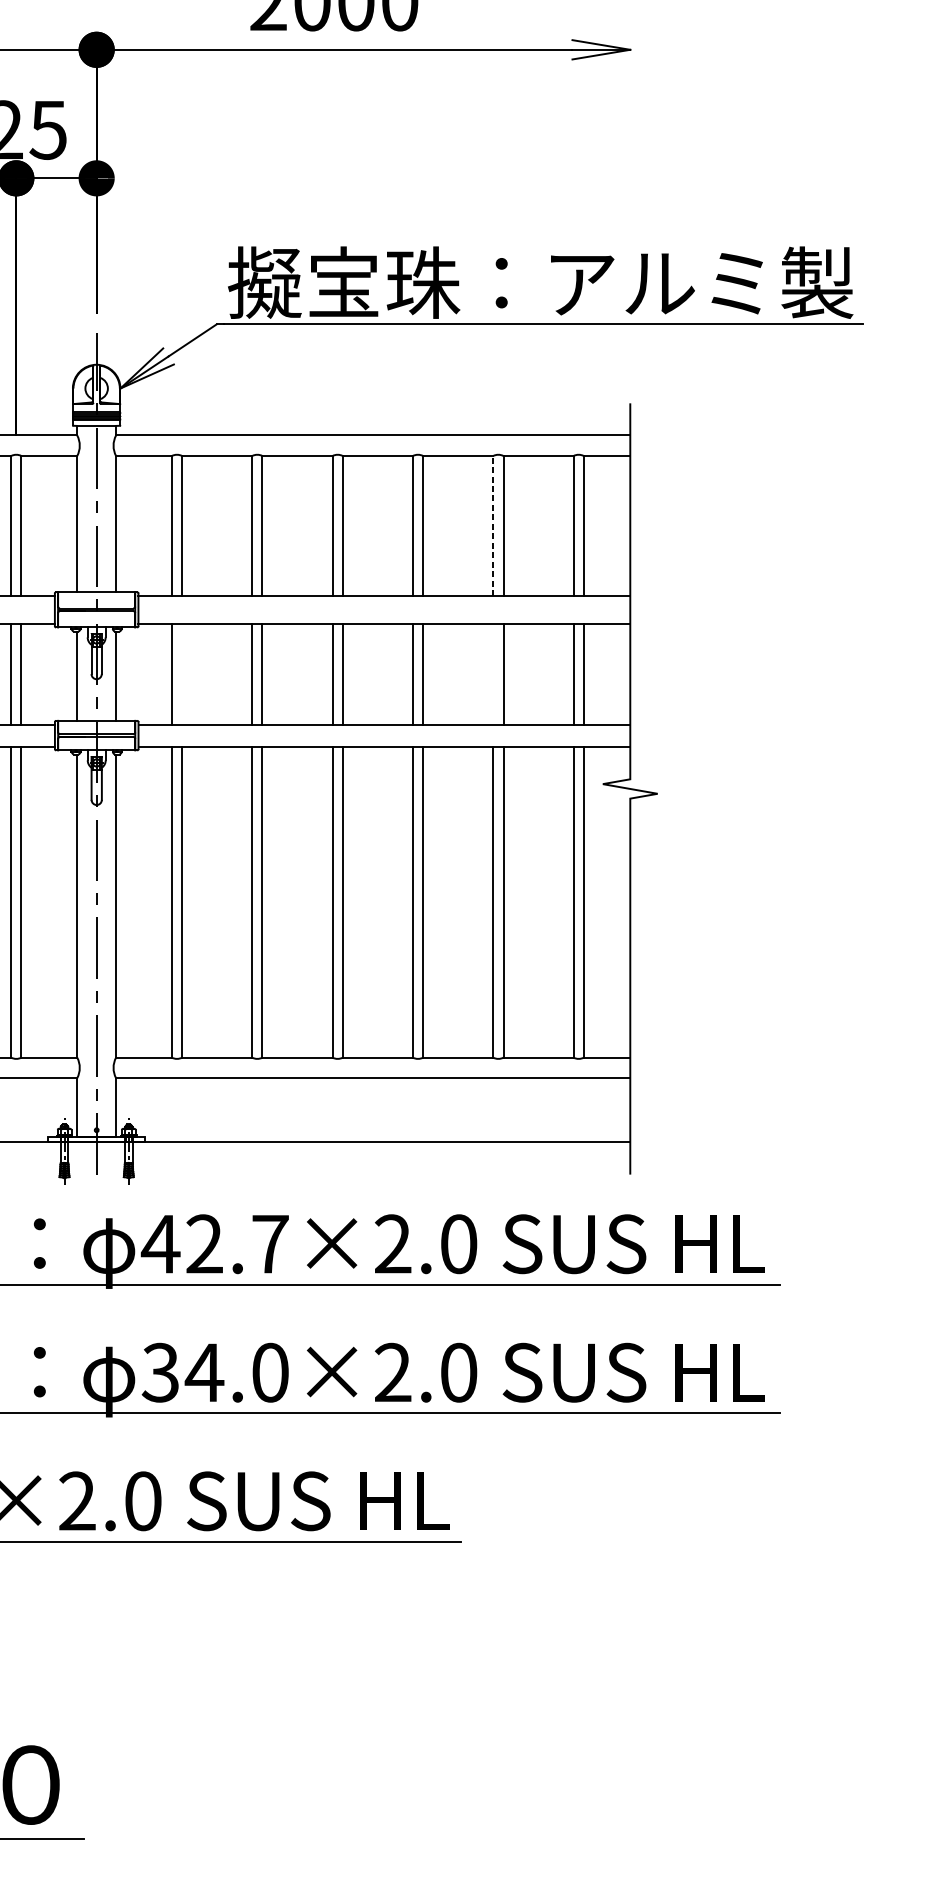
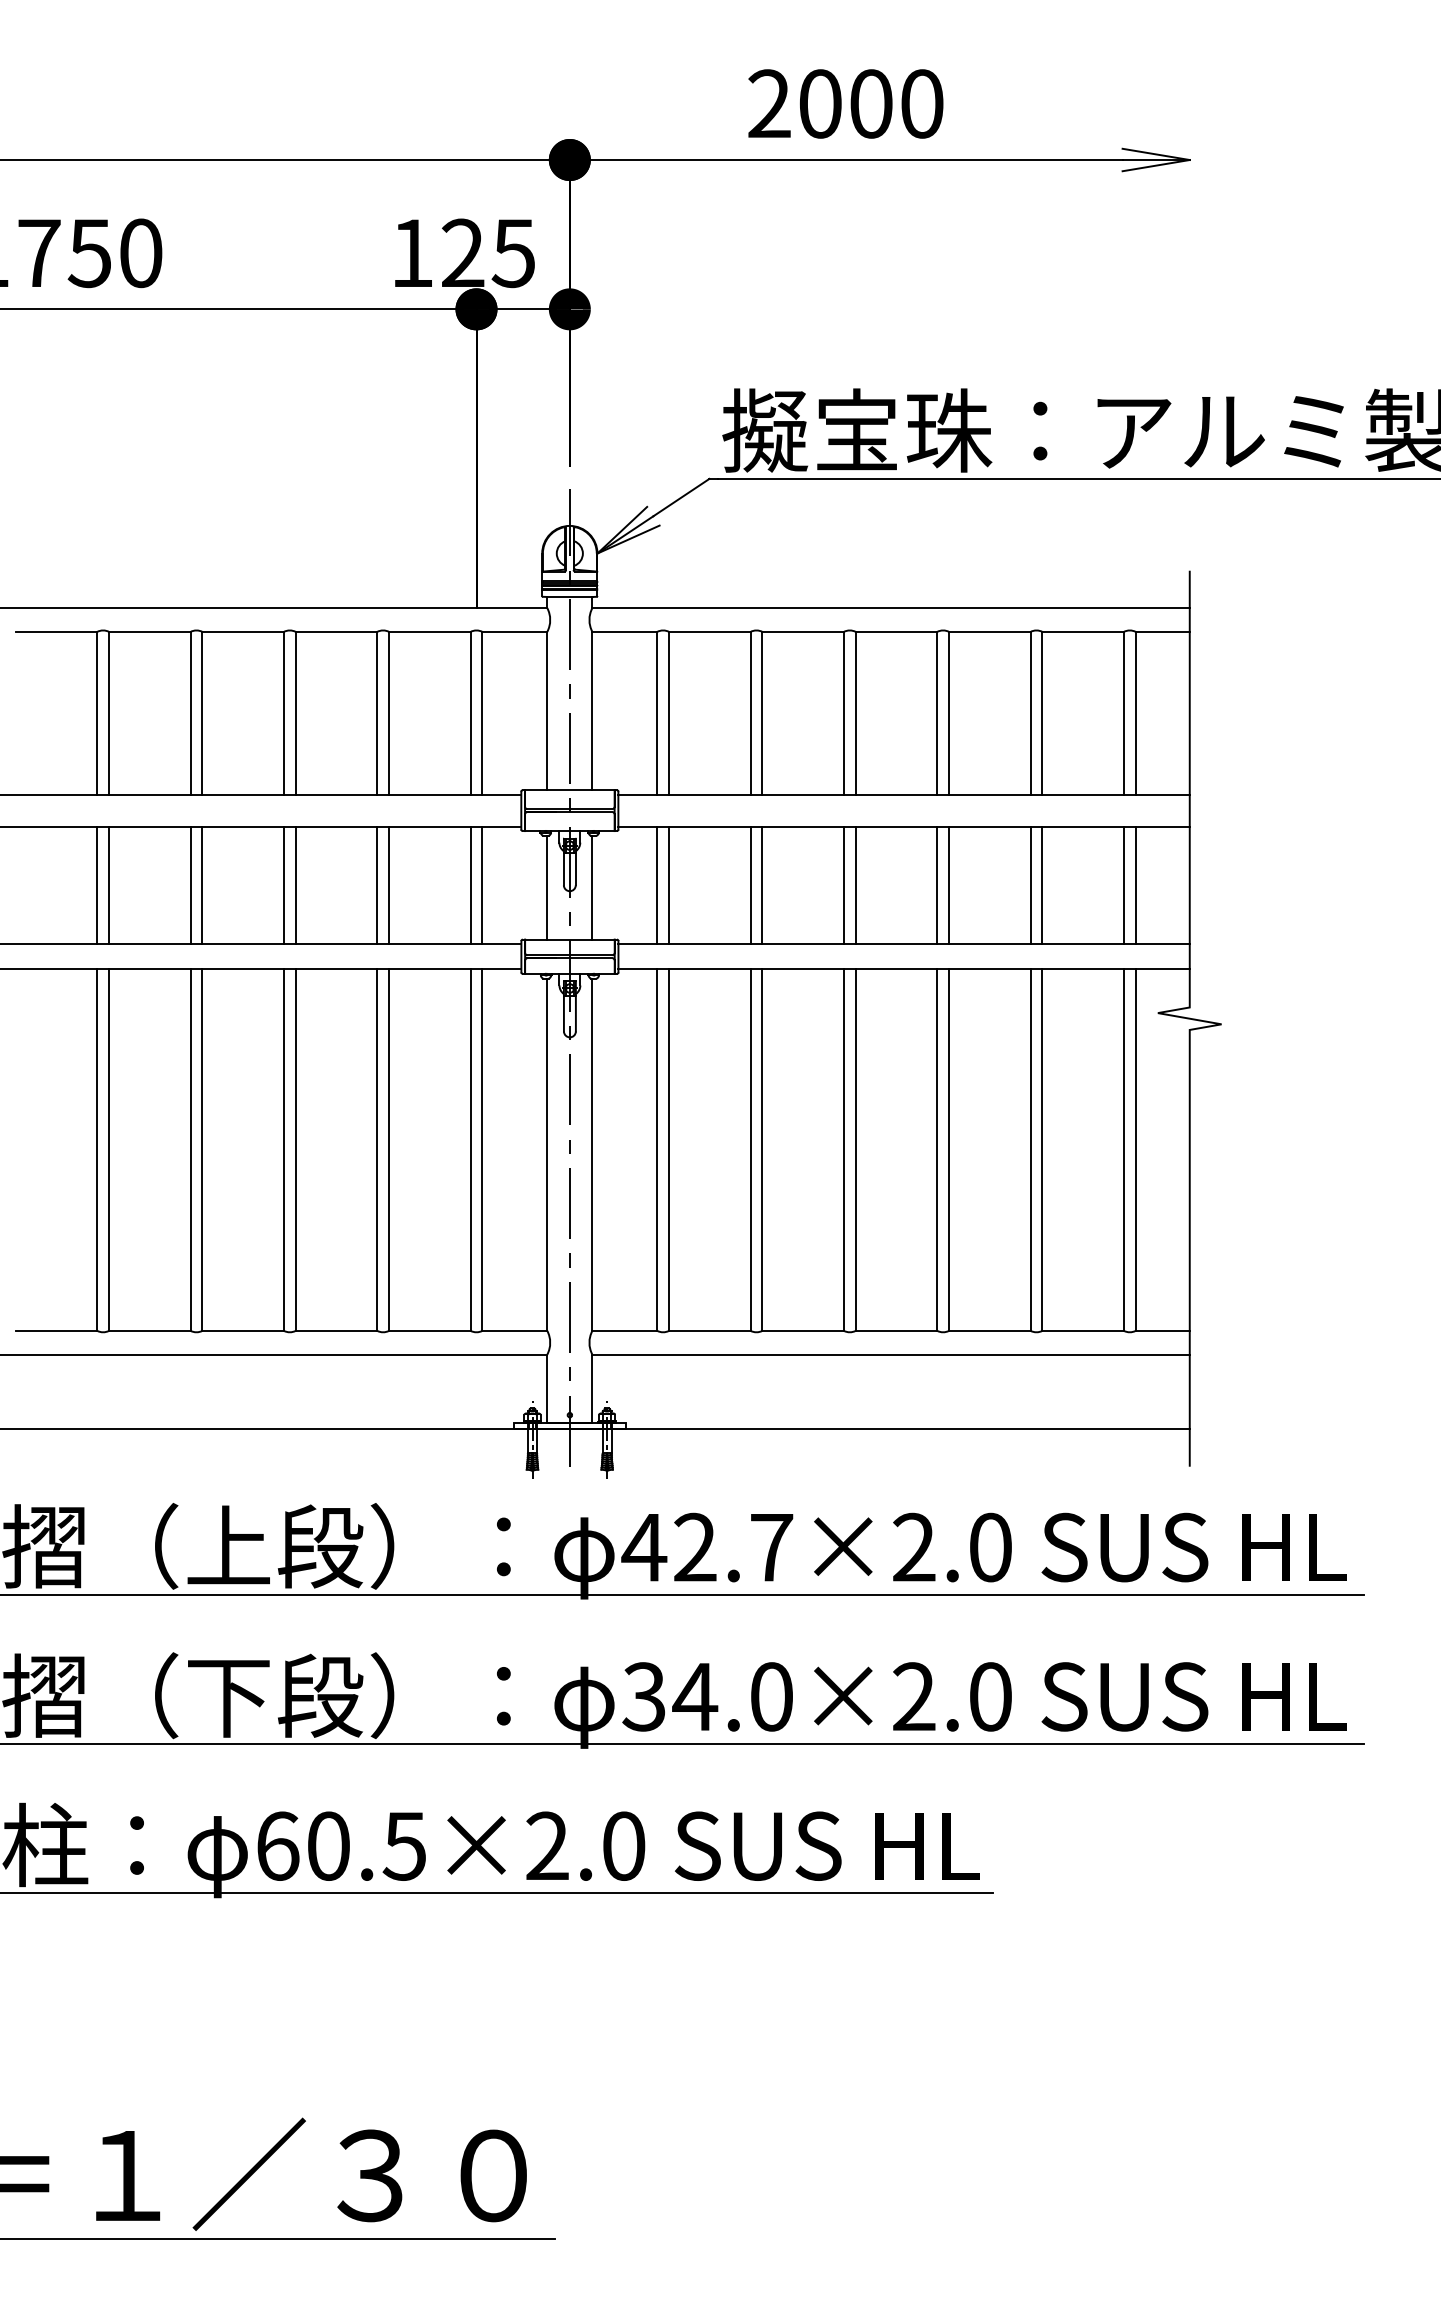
line: (493, 525) -> (1030, 712), dashed -> solid
line: (182, 674) -> (669, 885), added
line: (493, 674) -> (1030, 885), added

